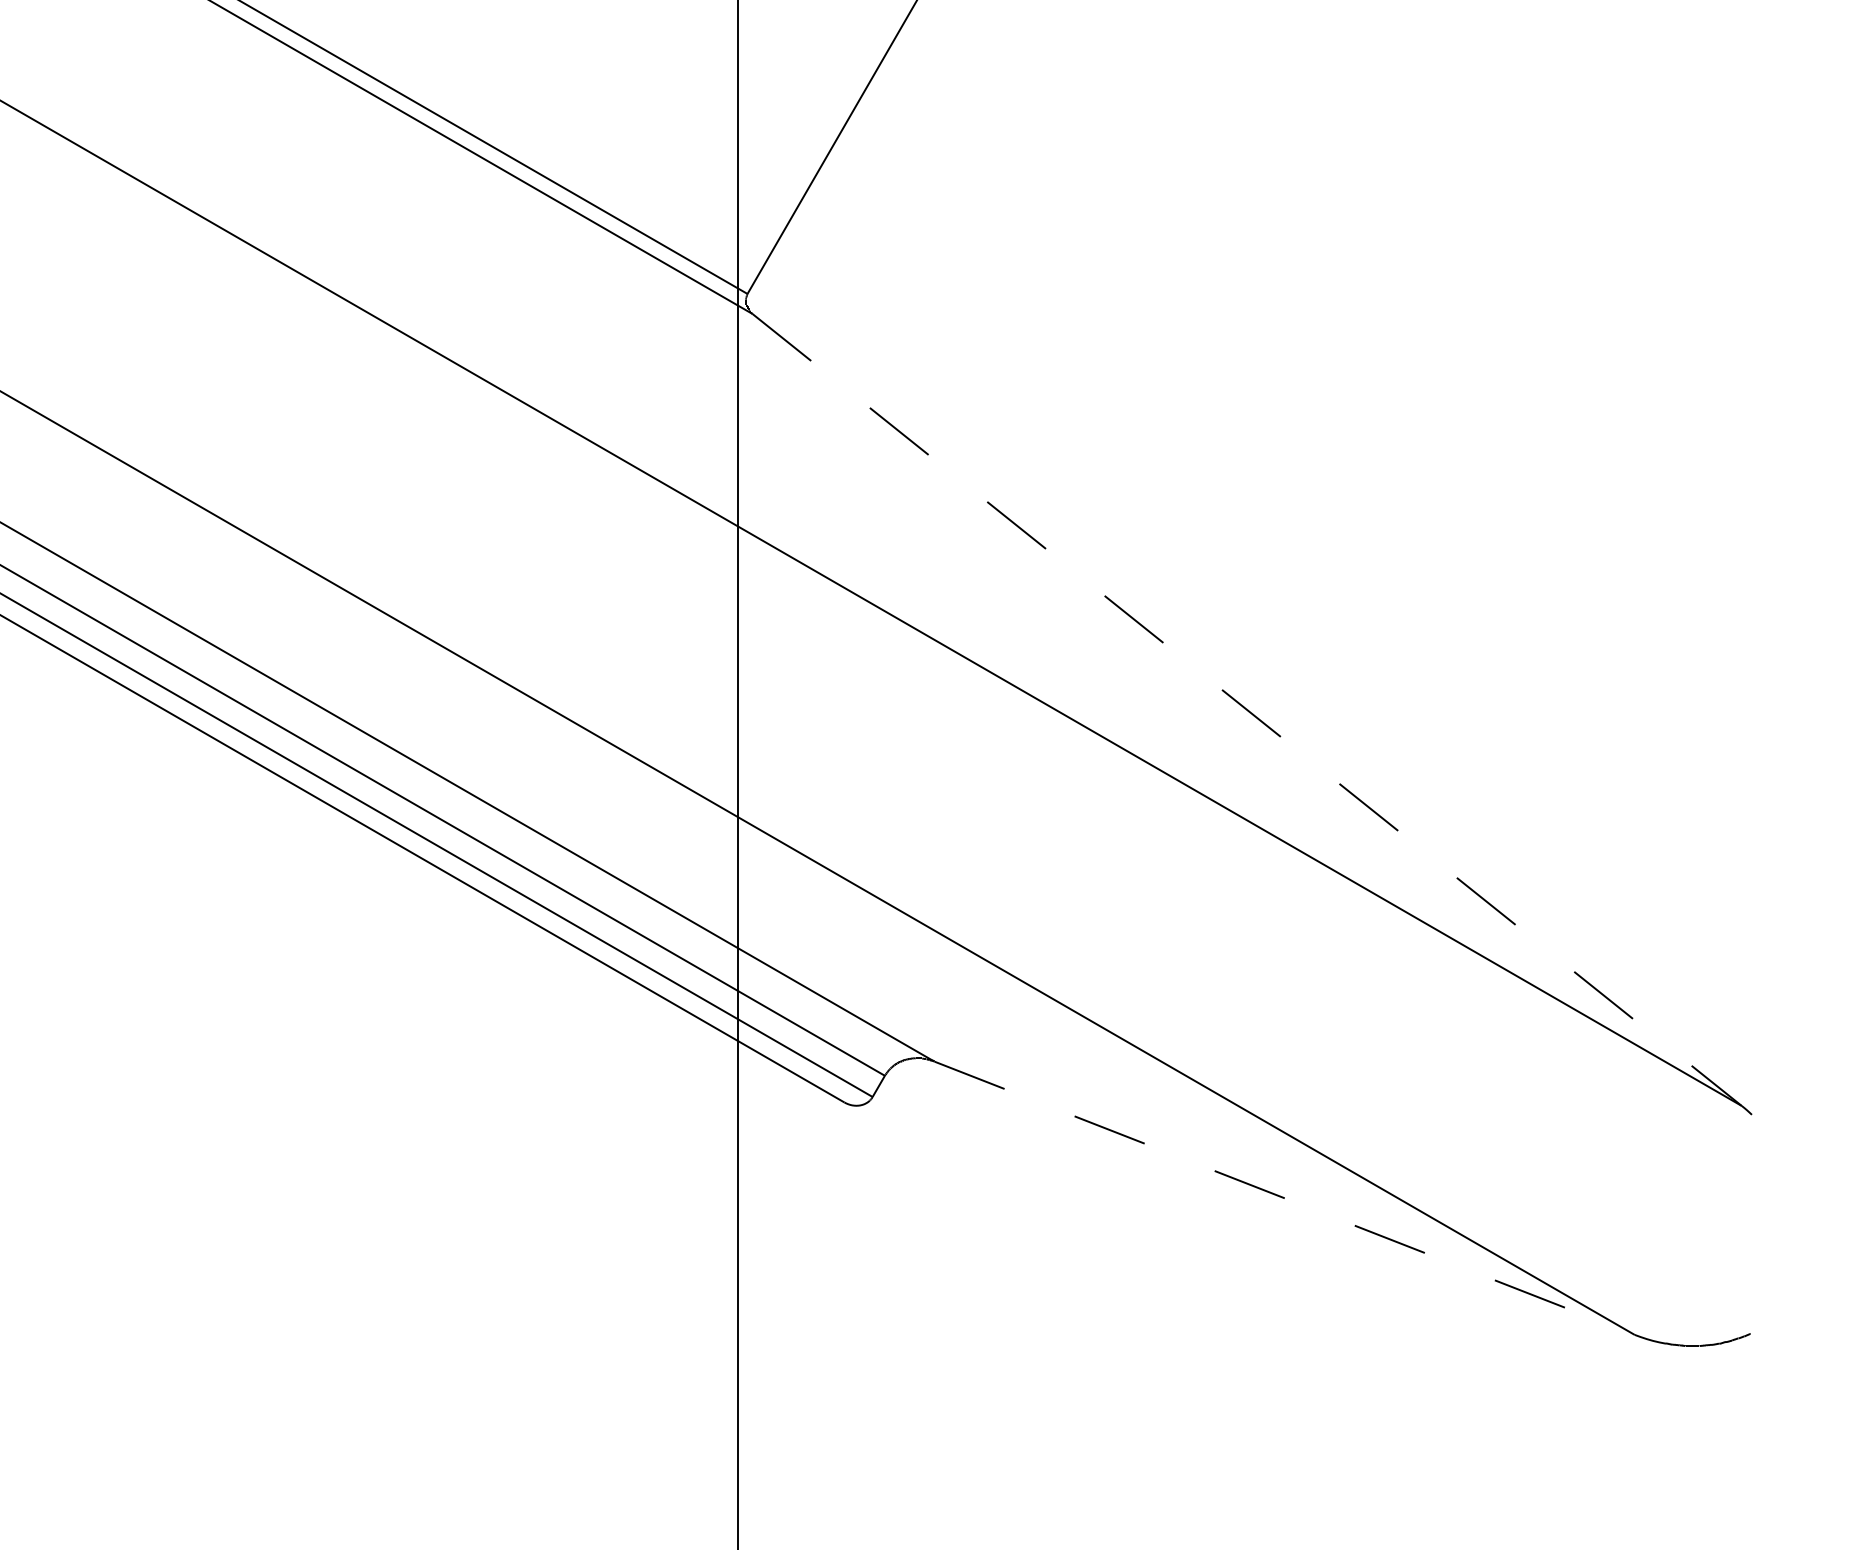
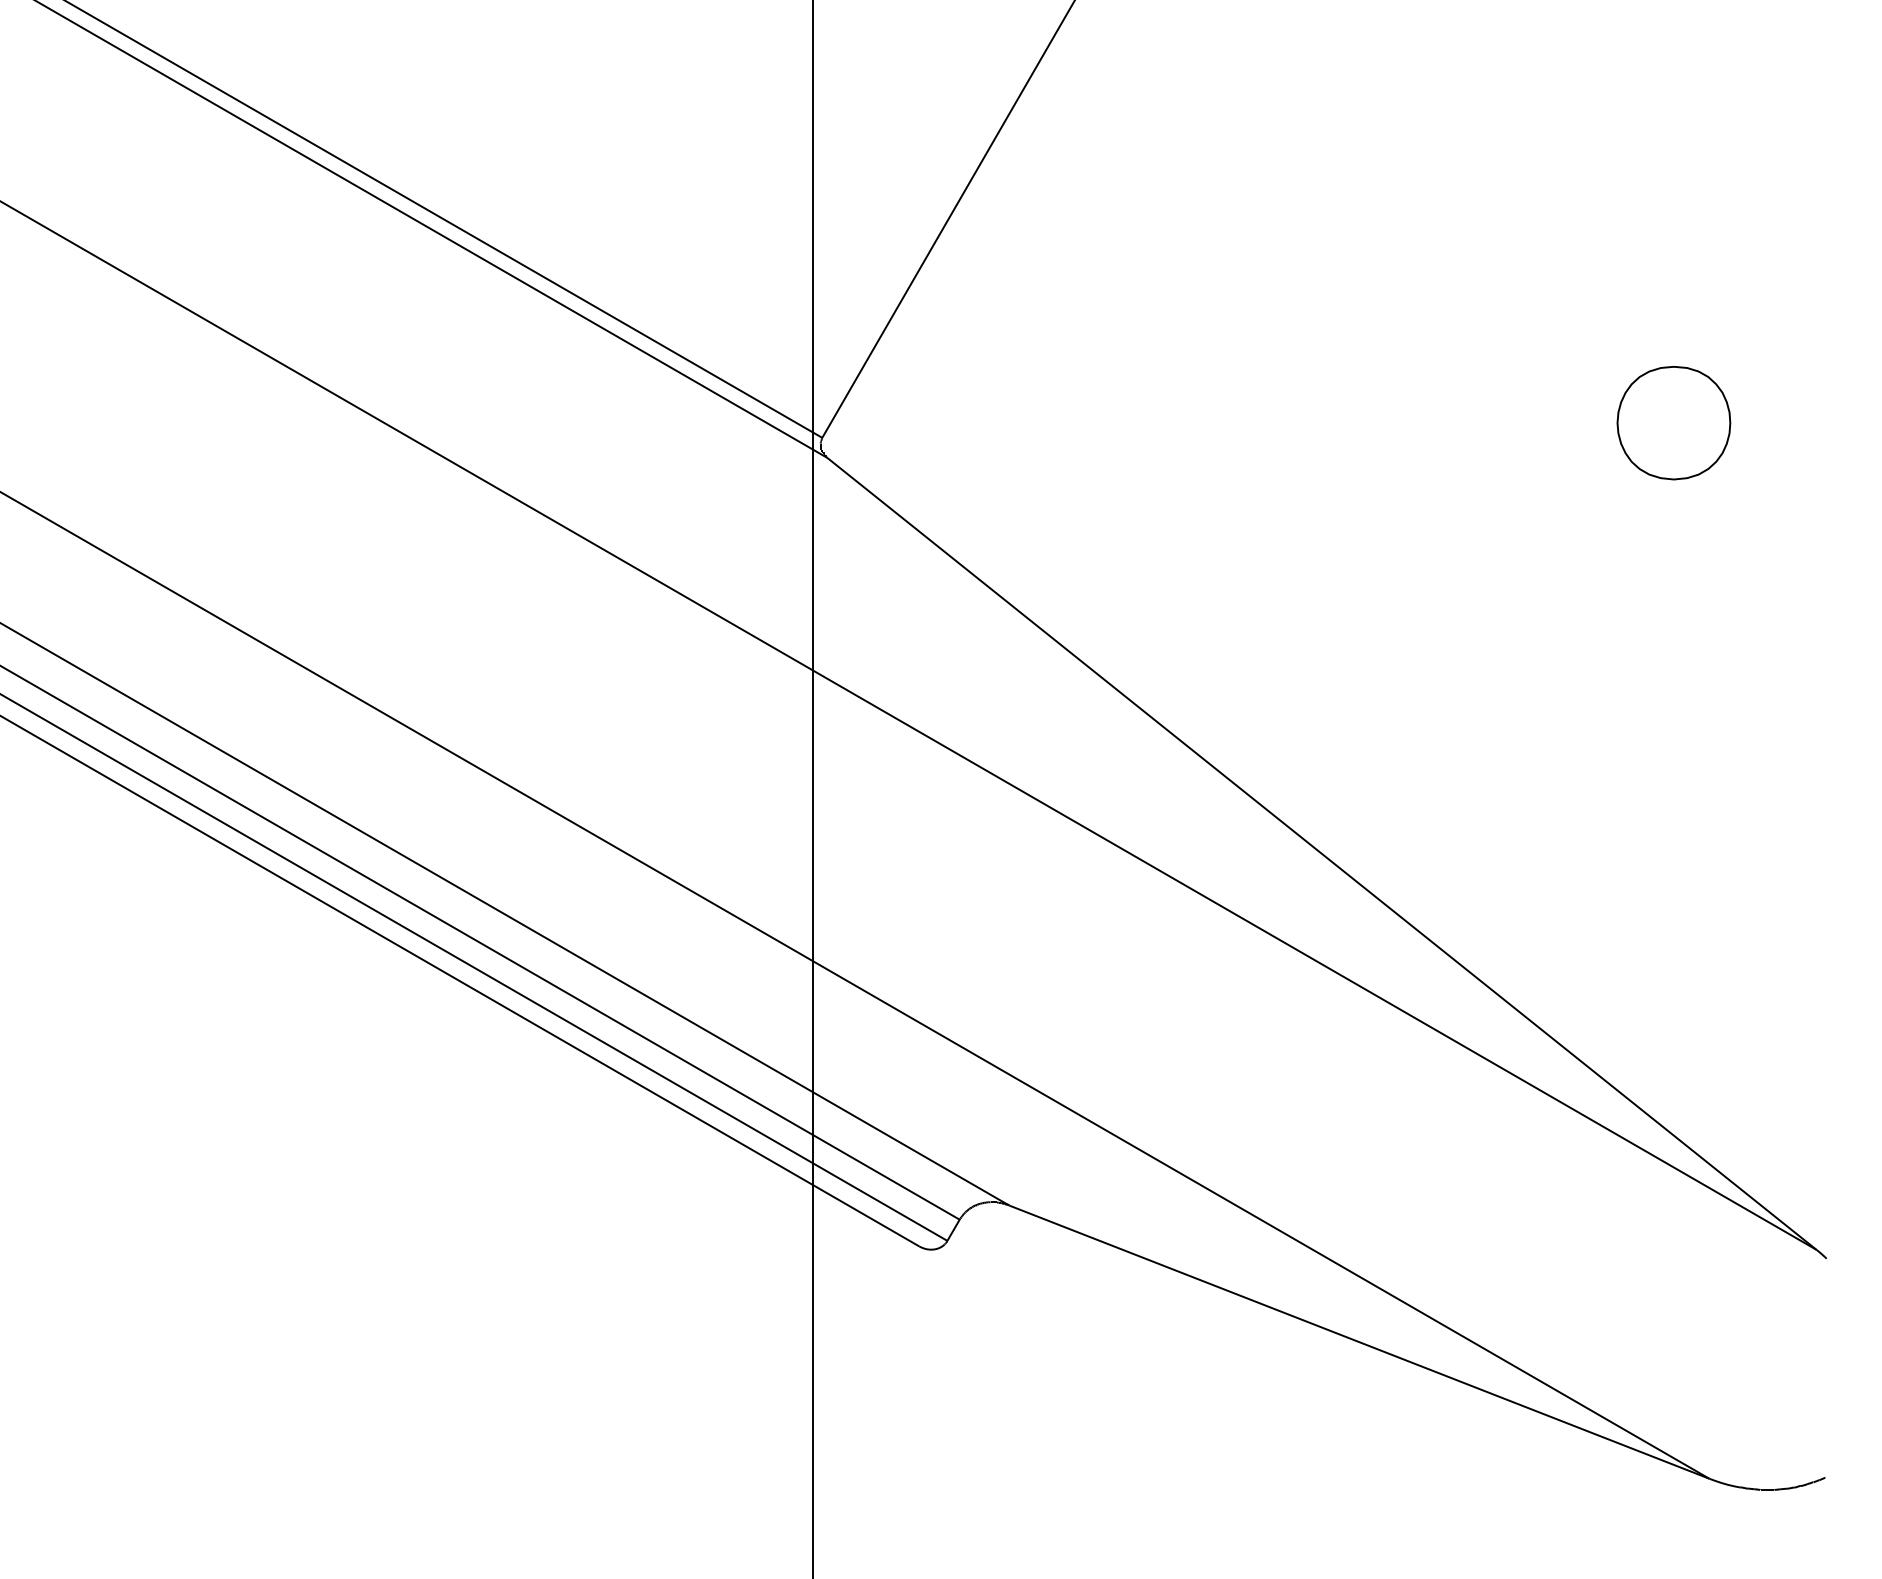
part: (1598, 279) -> (1673, 423), added
line: (1246, 709) -> (1321, 853), dashed -> solid
line: (1284, 1198) -> (1359, 1342), dashed -> solid

